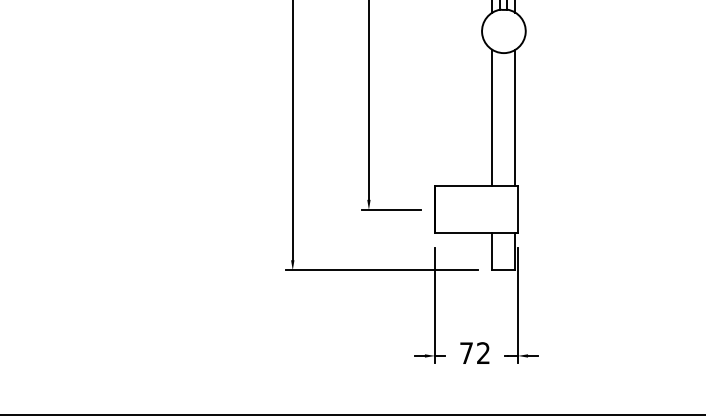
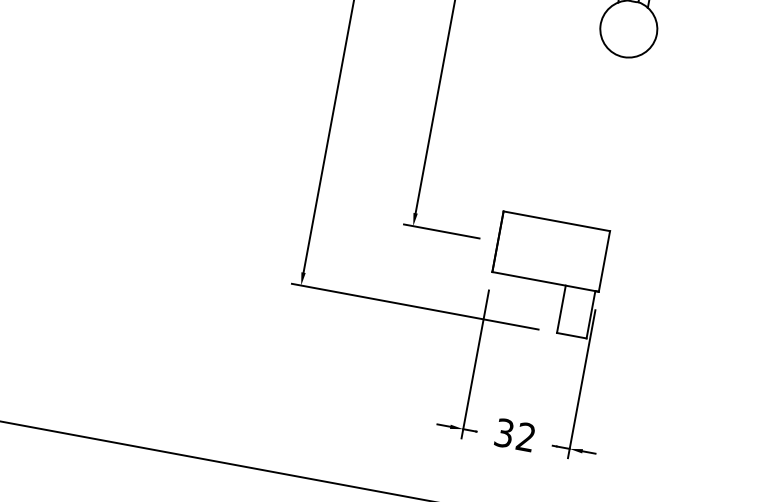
line: (492, 117) -> (593, 136), removed
line: (515, 117) -> (623, 142), removed
text: (466, 353) -> (504, 433), 72 -> 32

